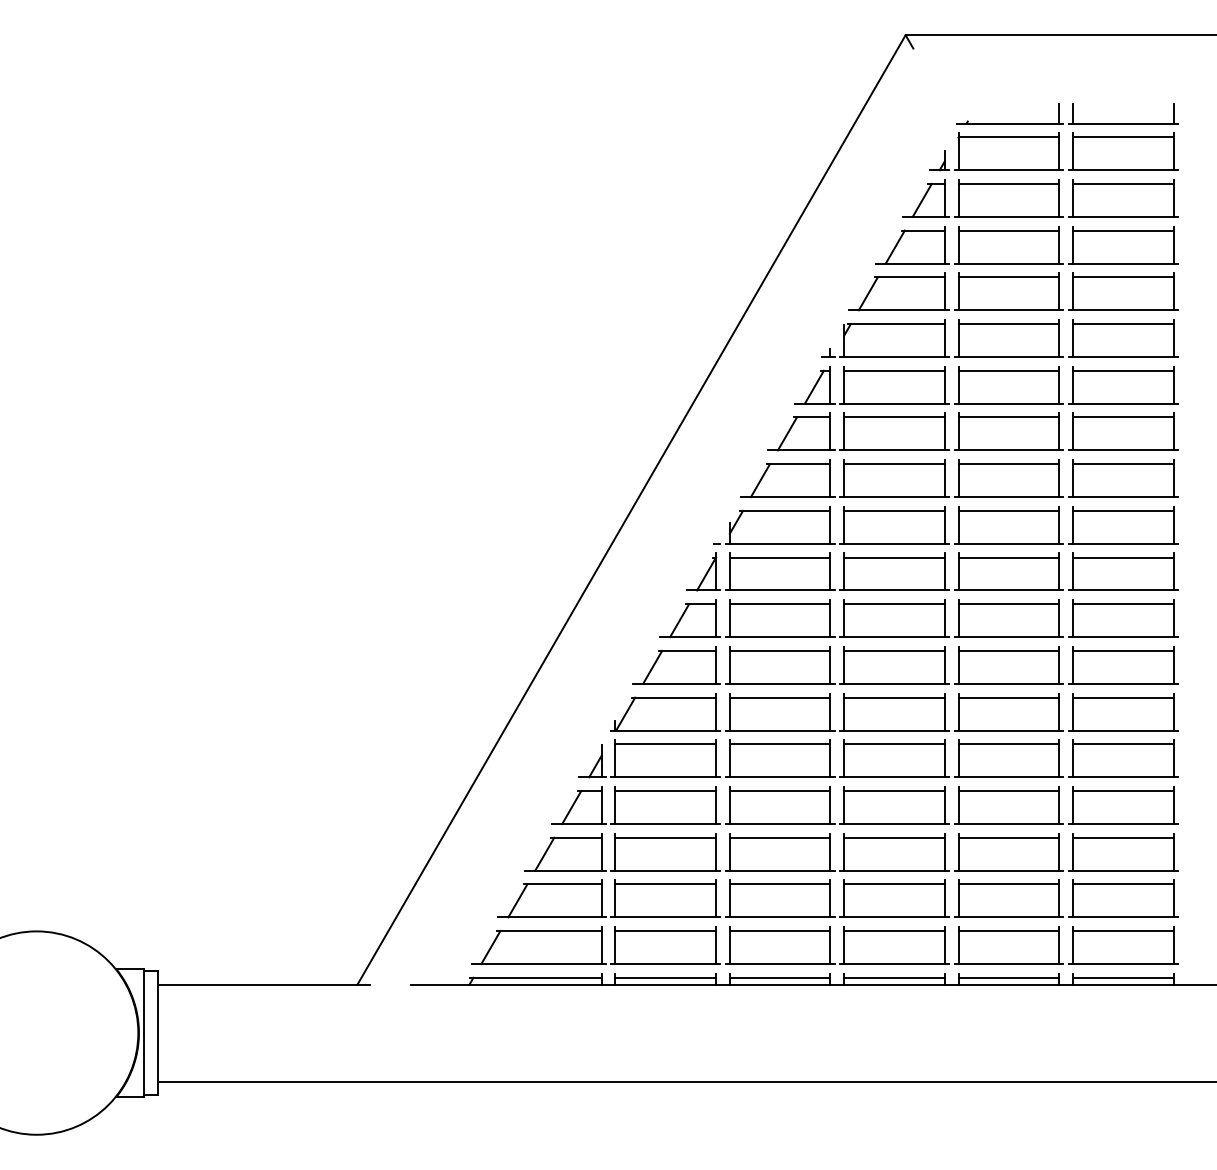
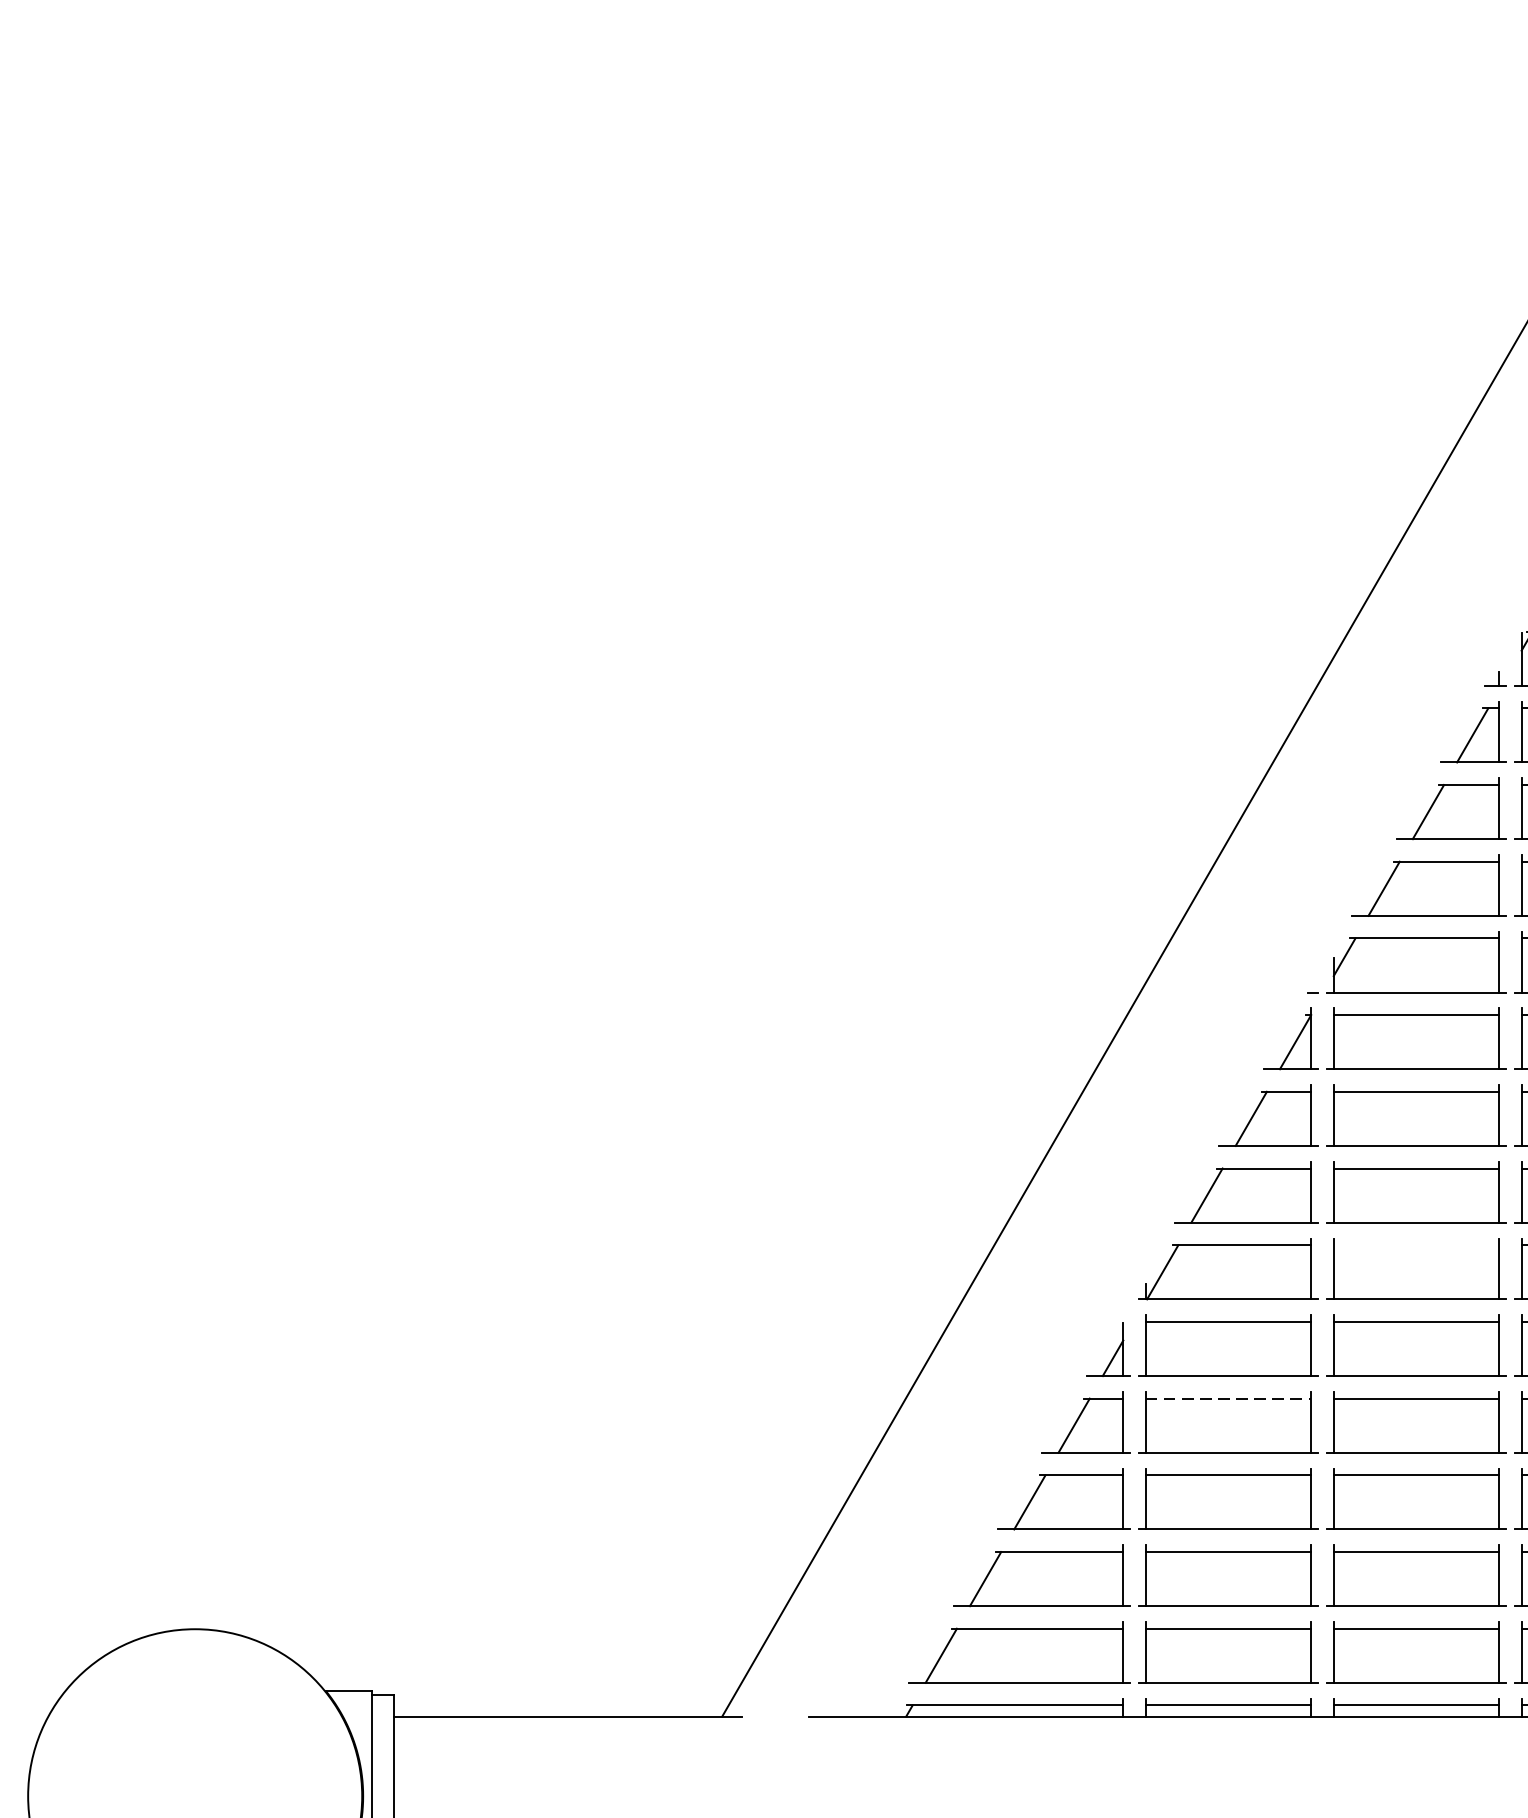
line: (779, 697) -> (1415, 1245), removed
line: (666, 791) -> (1229, 1399), solid -> dashed

